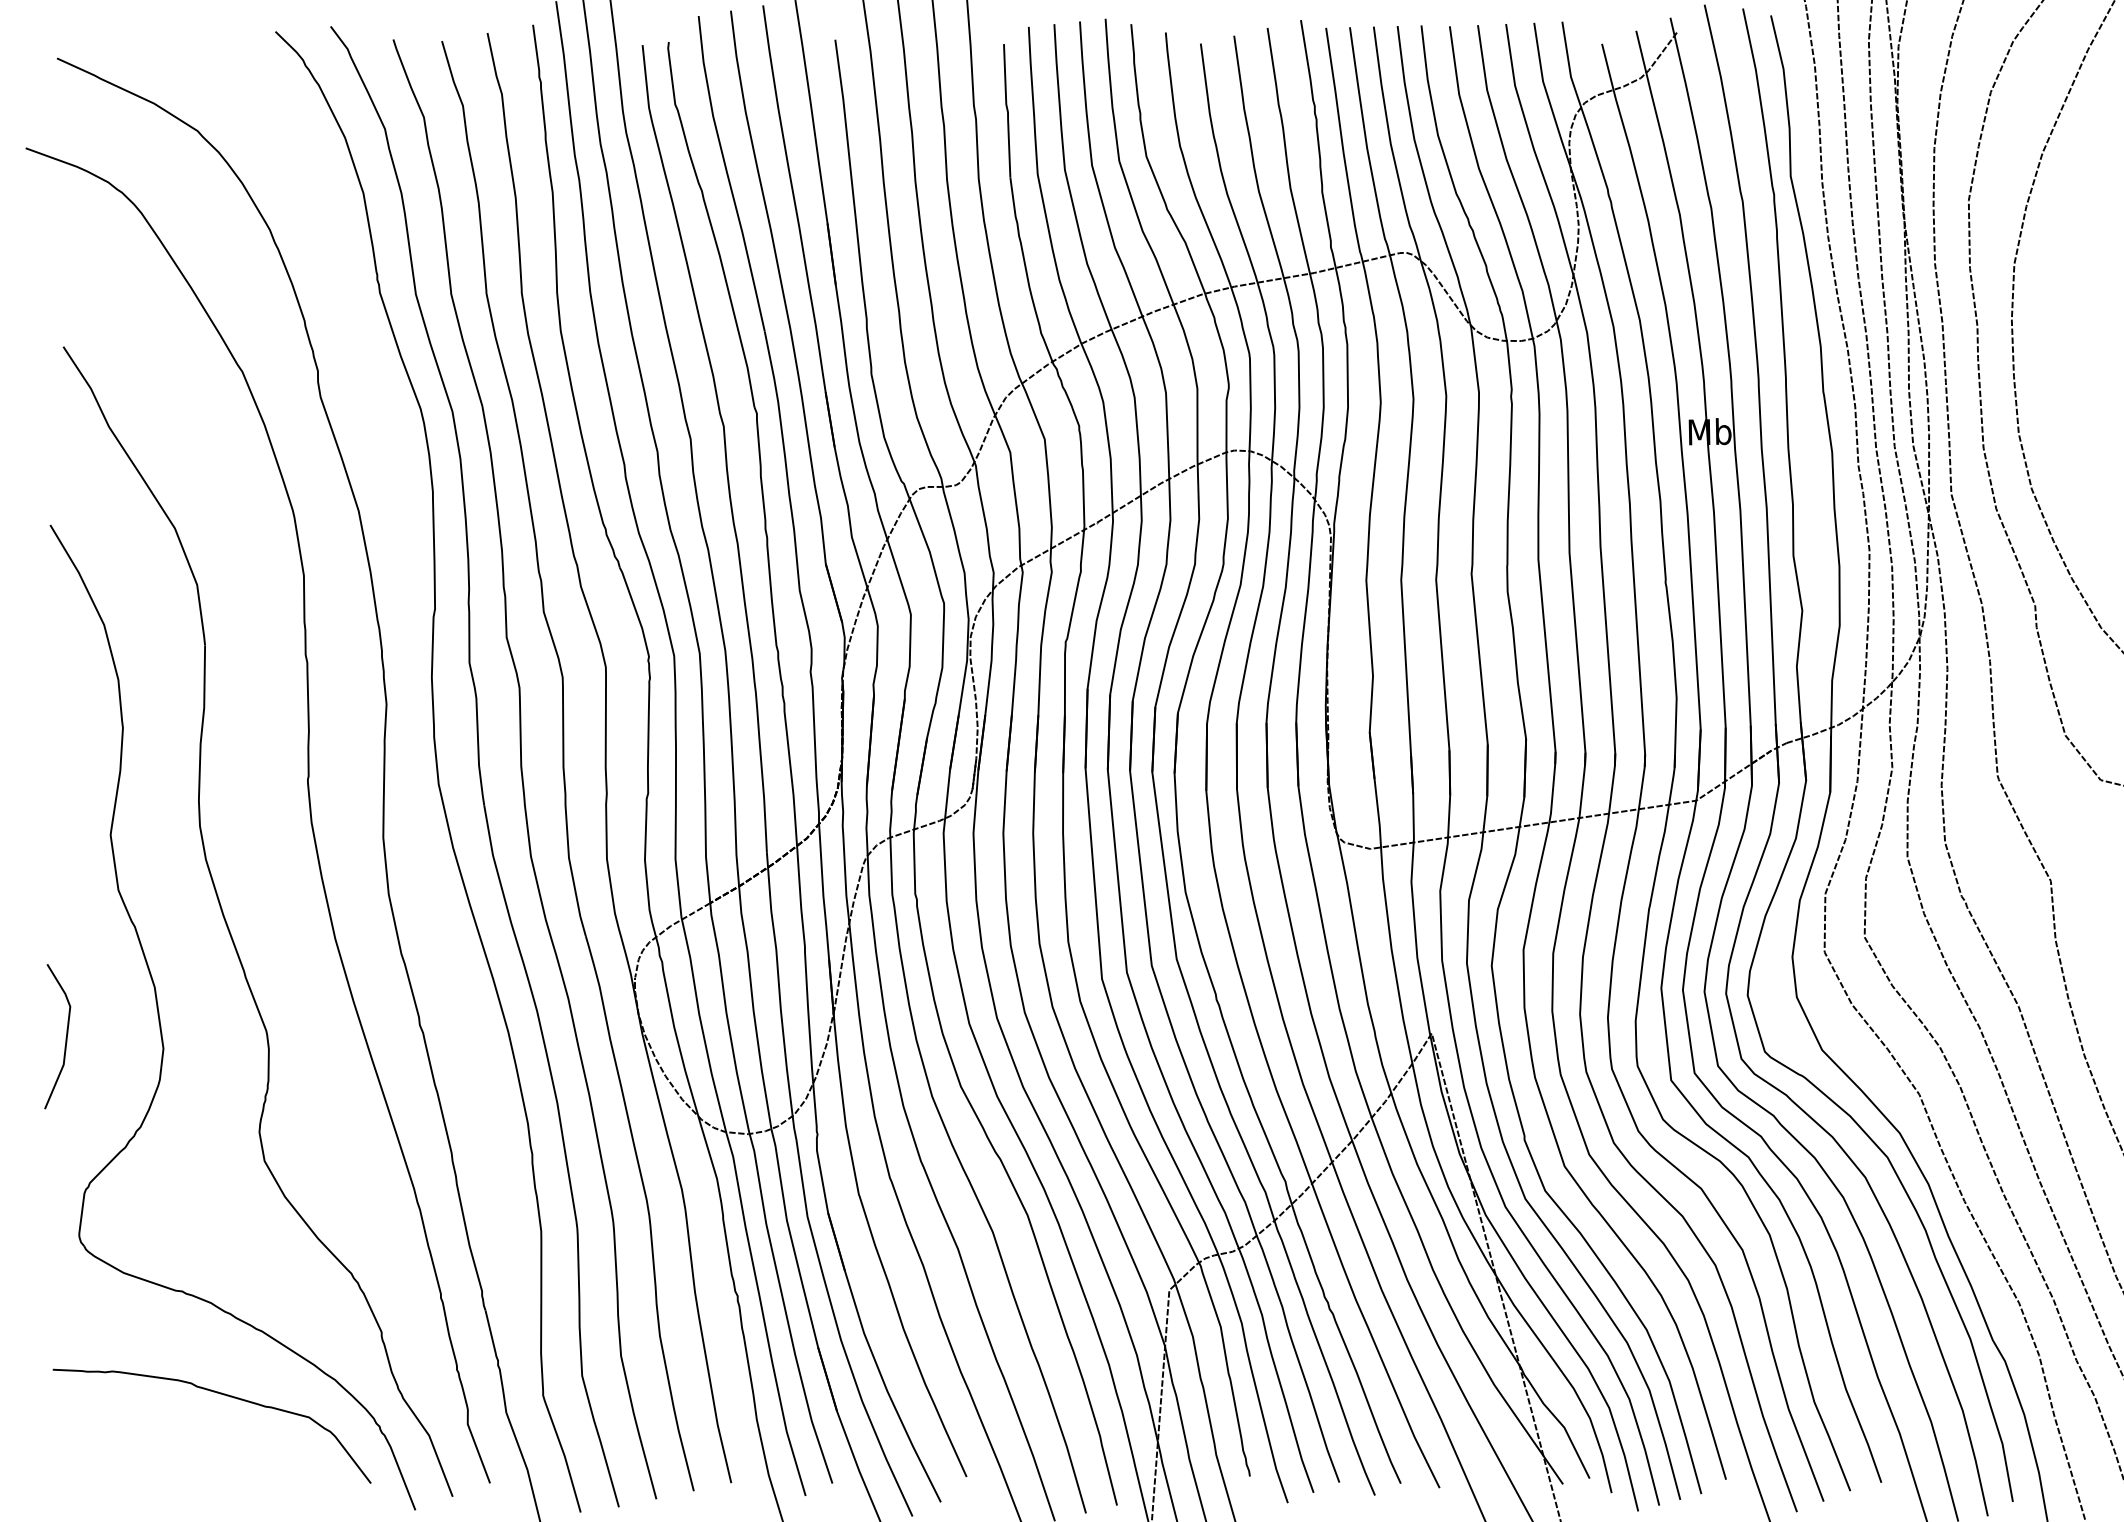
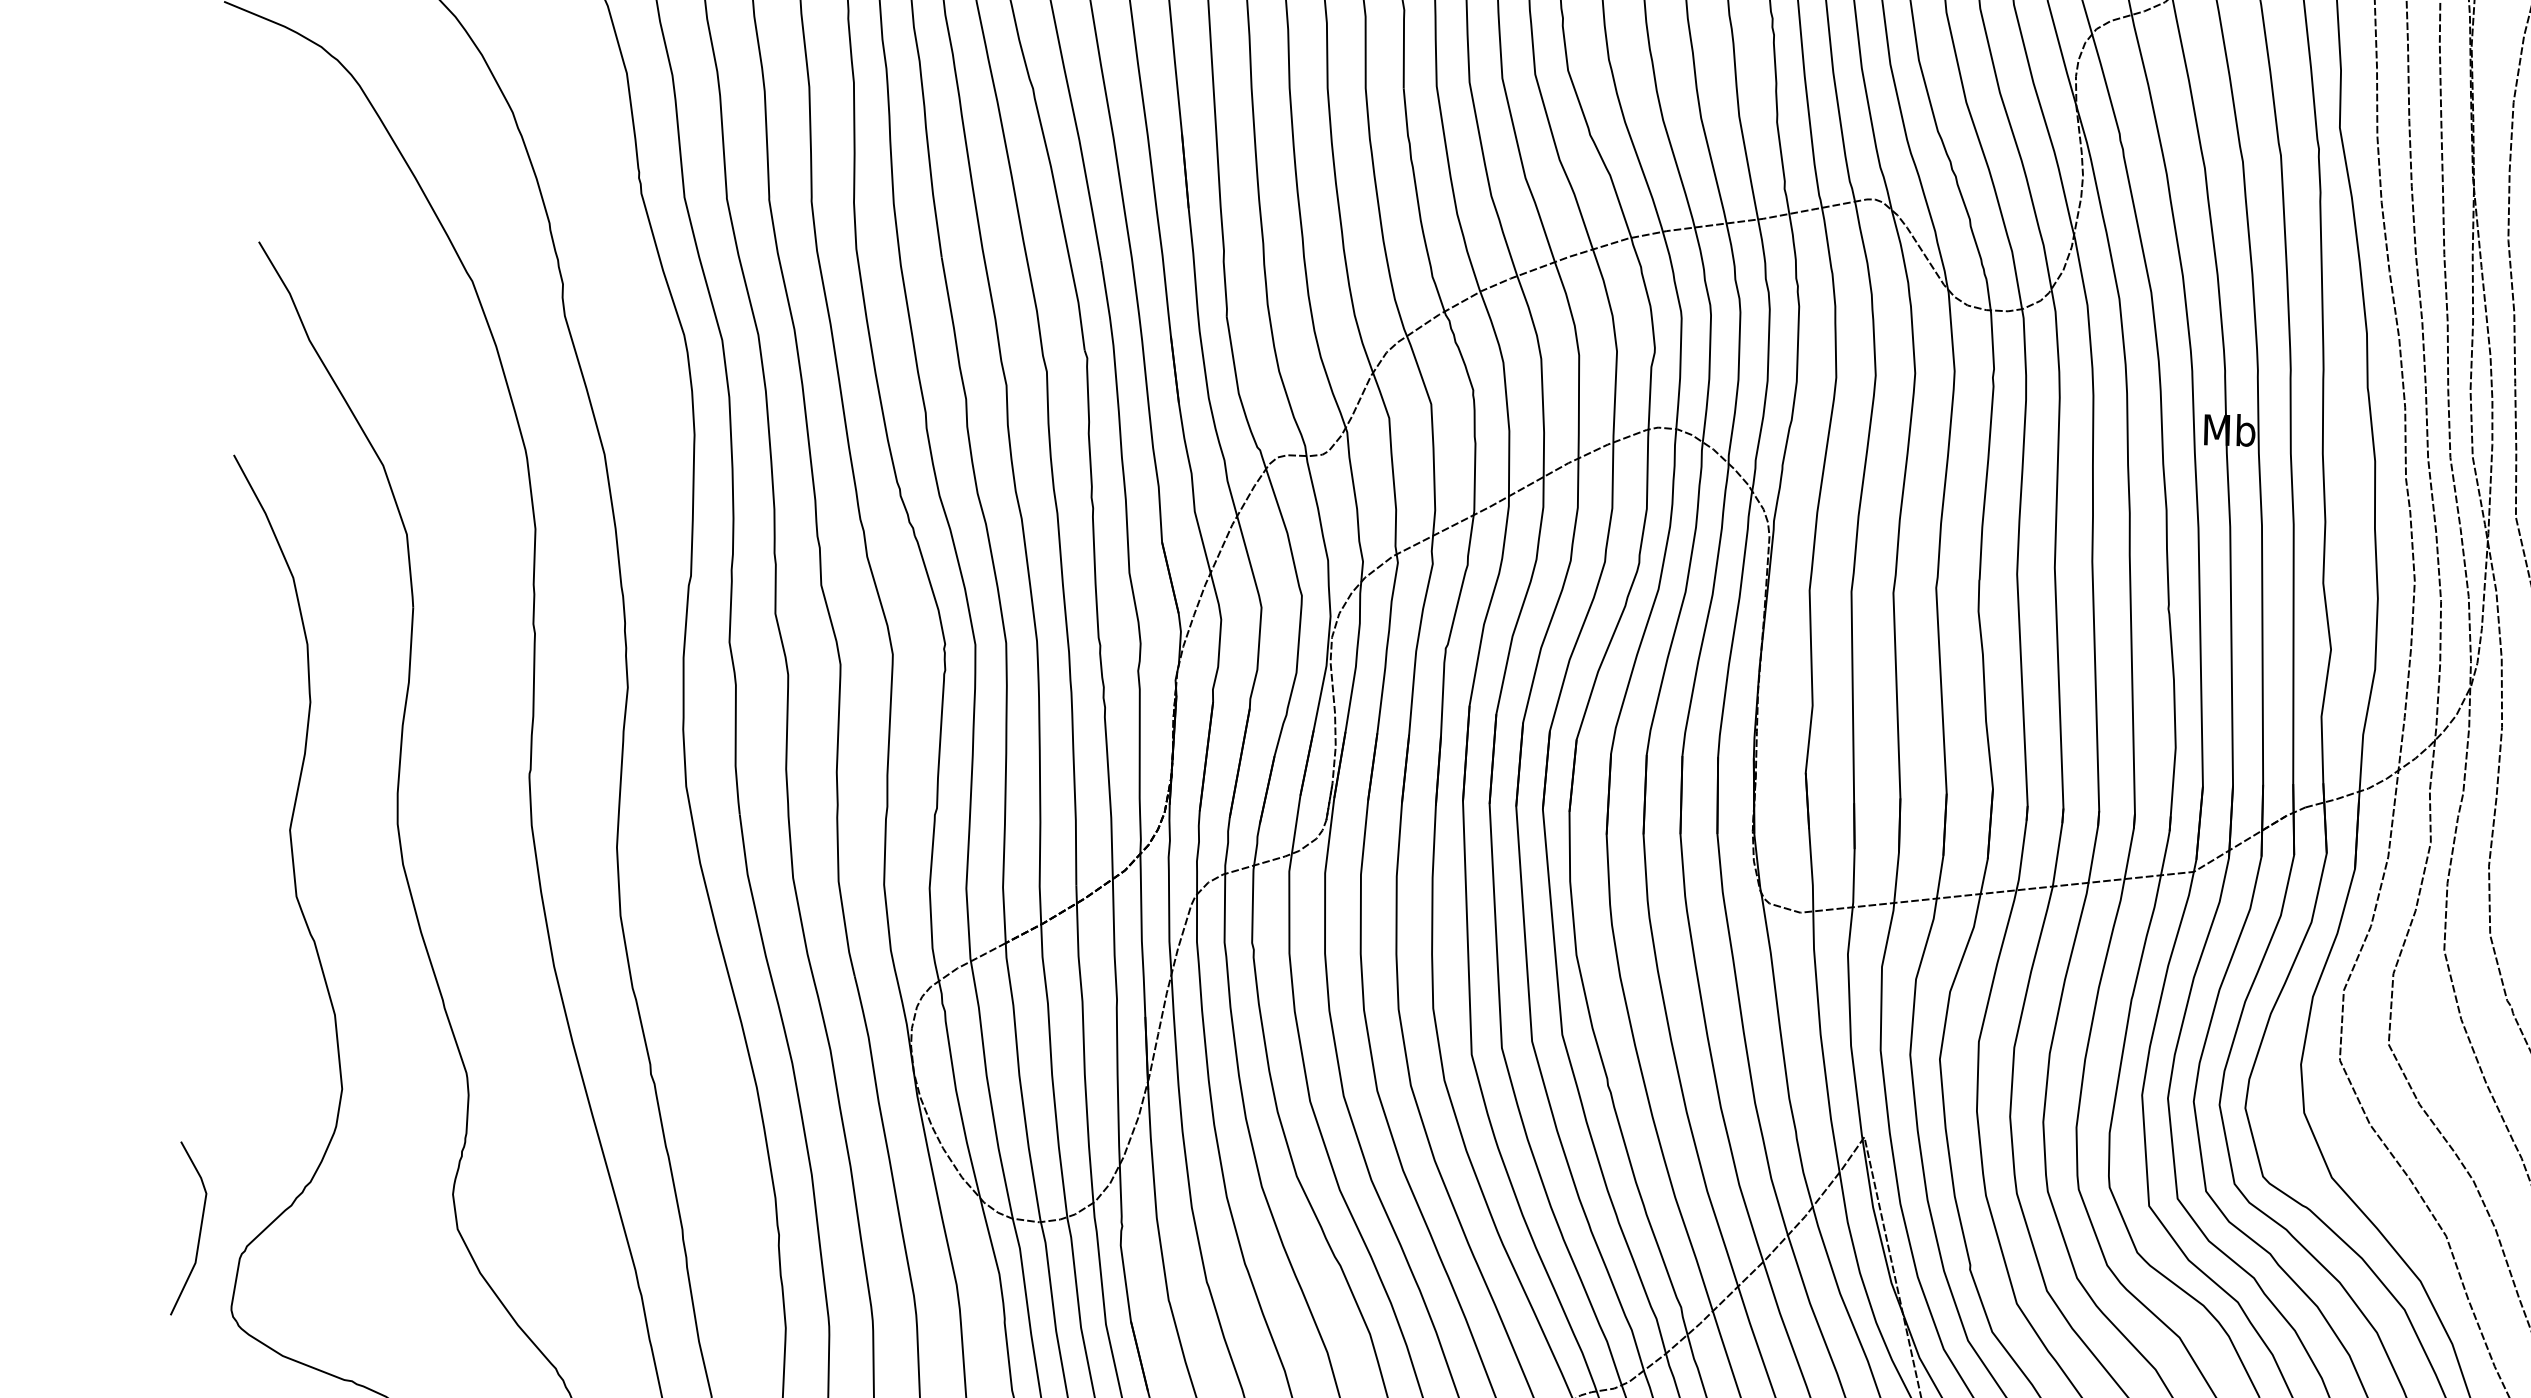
line: (65, 1037) -> (199, 1230), moved

